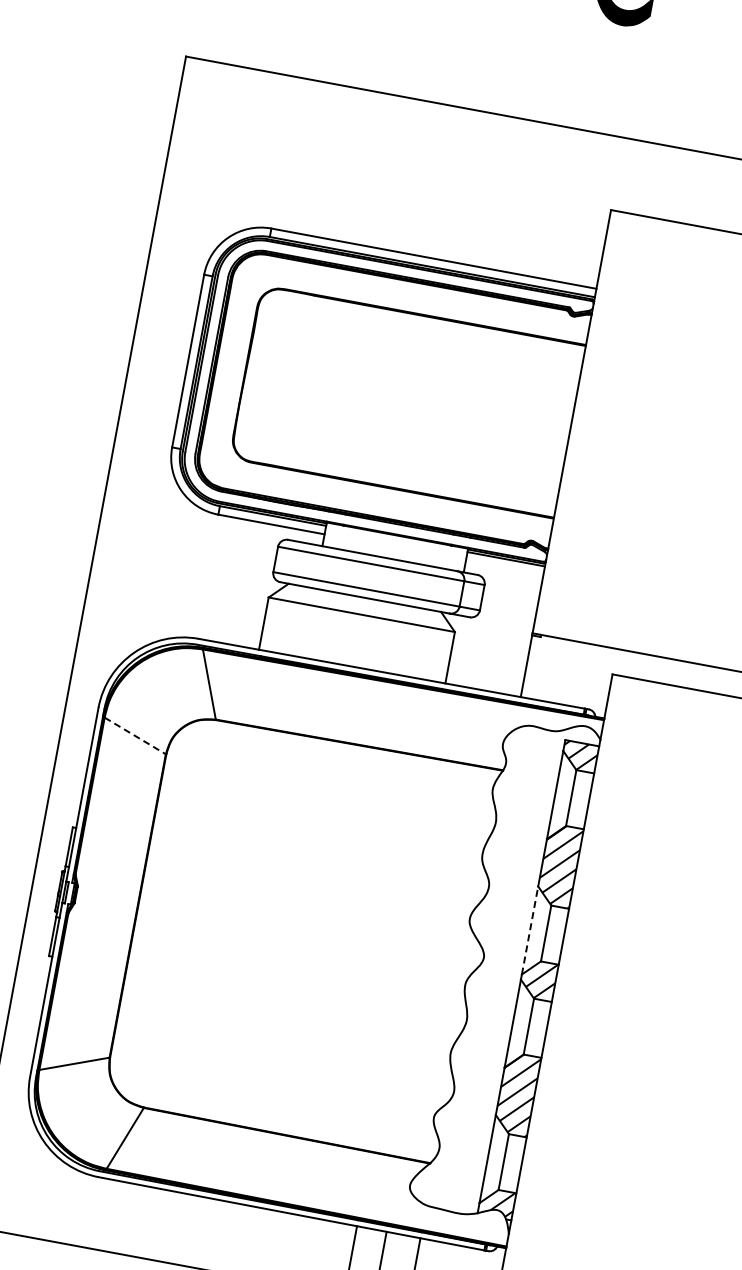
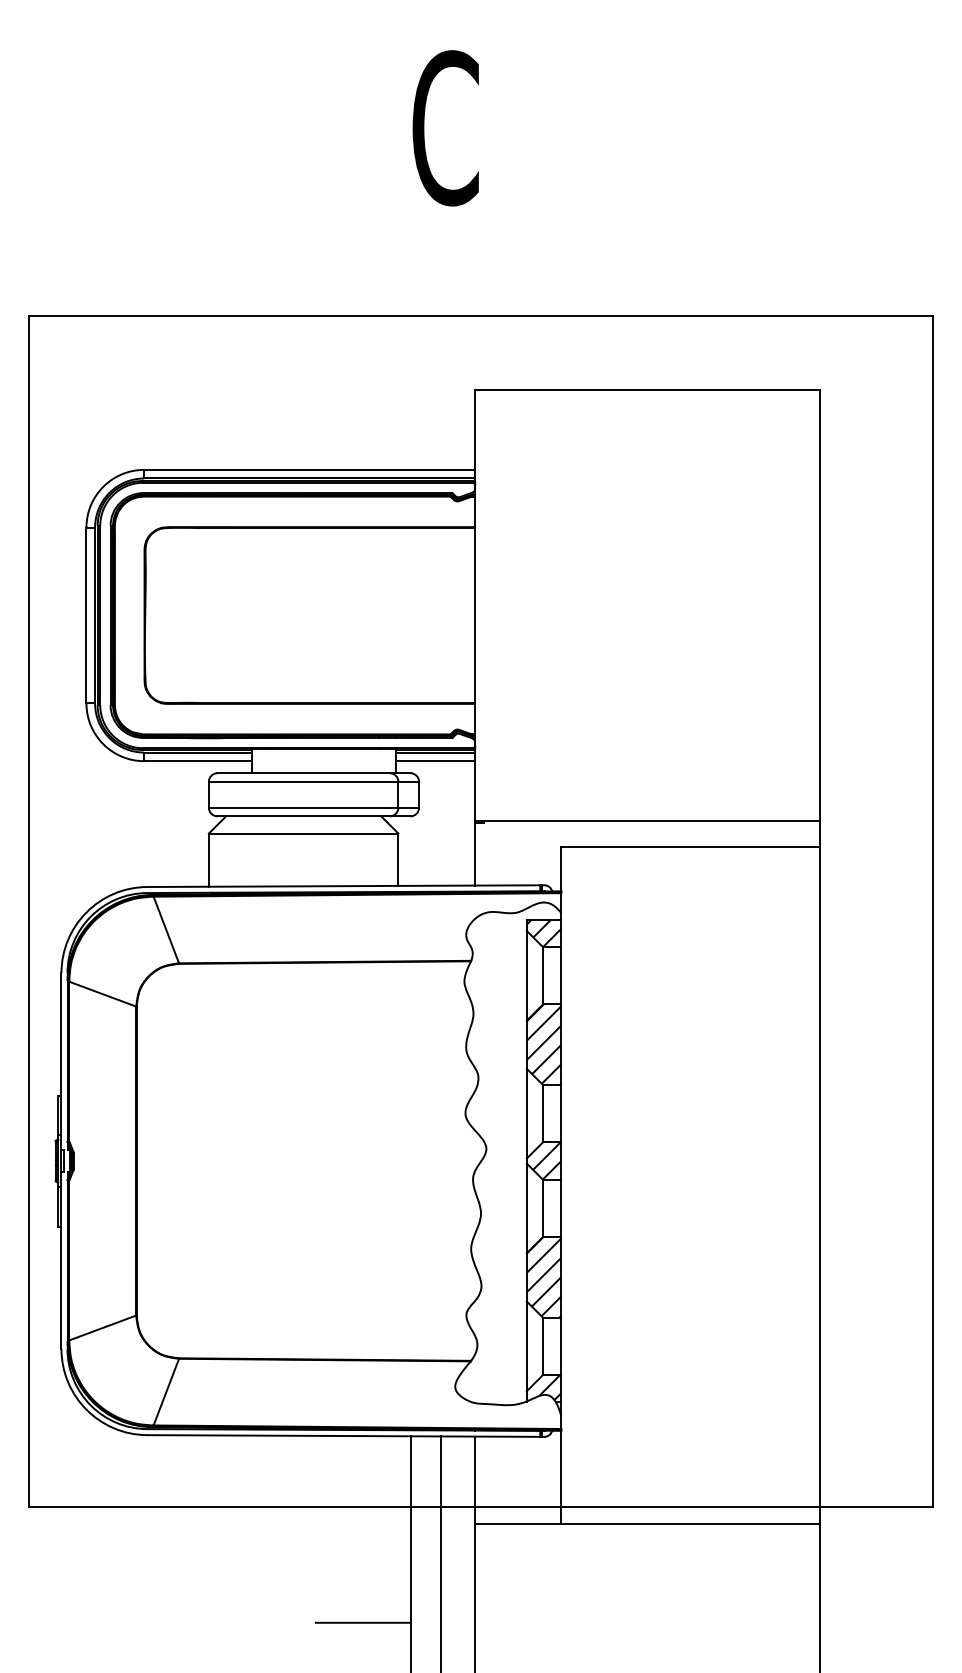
line: (504, 568) -> (435, 761), added
line: (134, 736) -> (102, 994), dashed -> solid
line: (529, 930) -> (526, 1113), dashed -> solid

